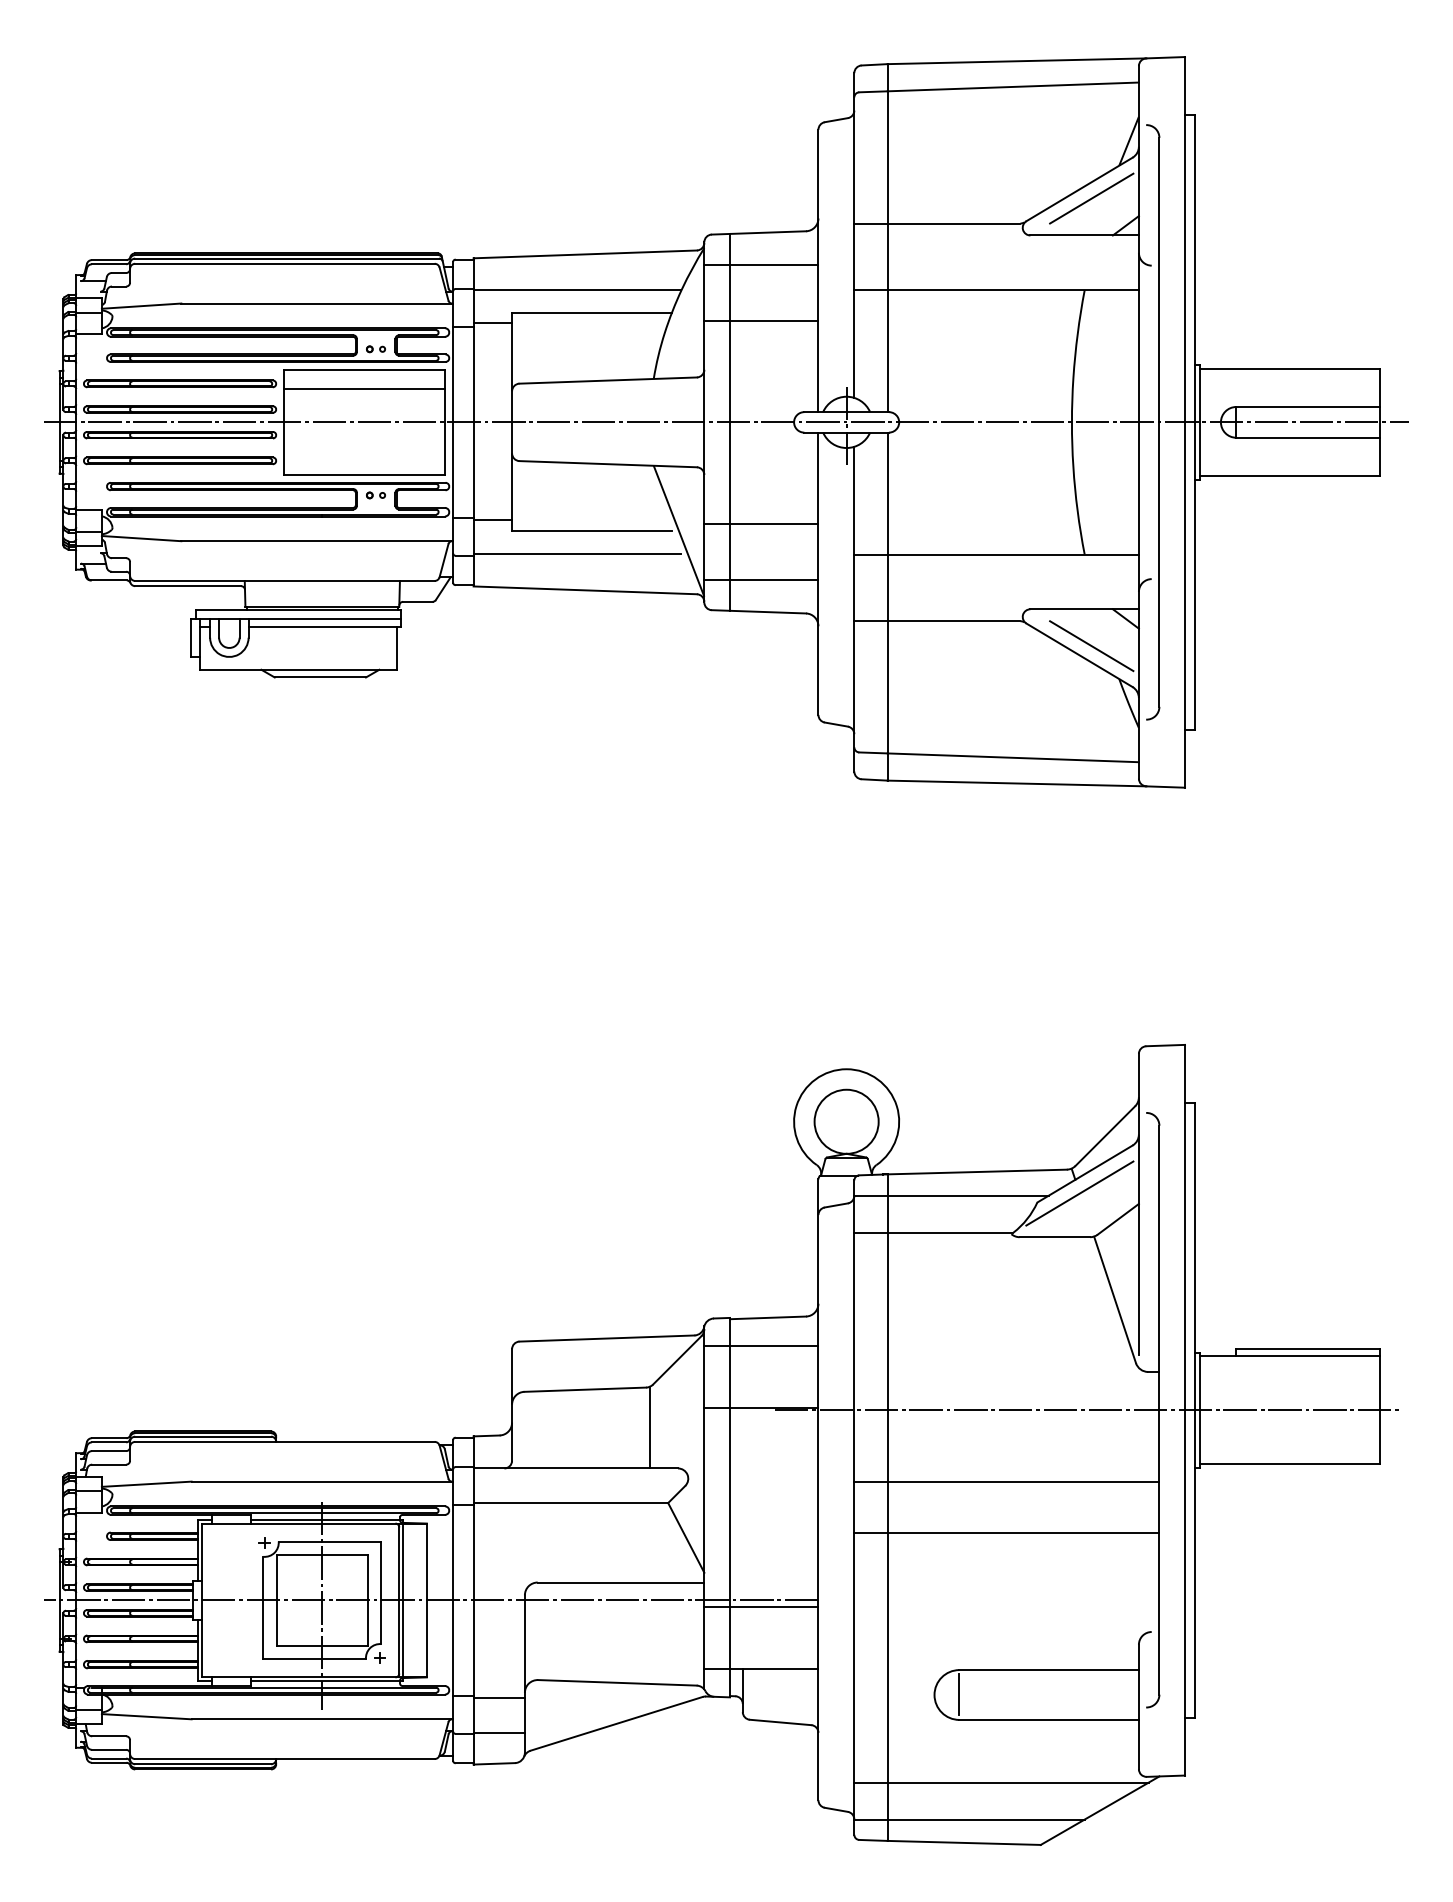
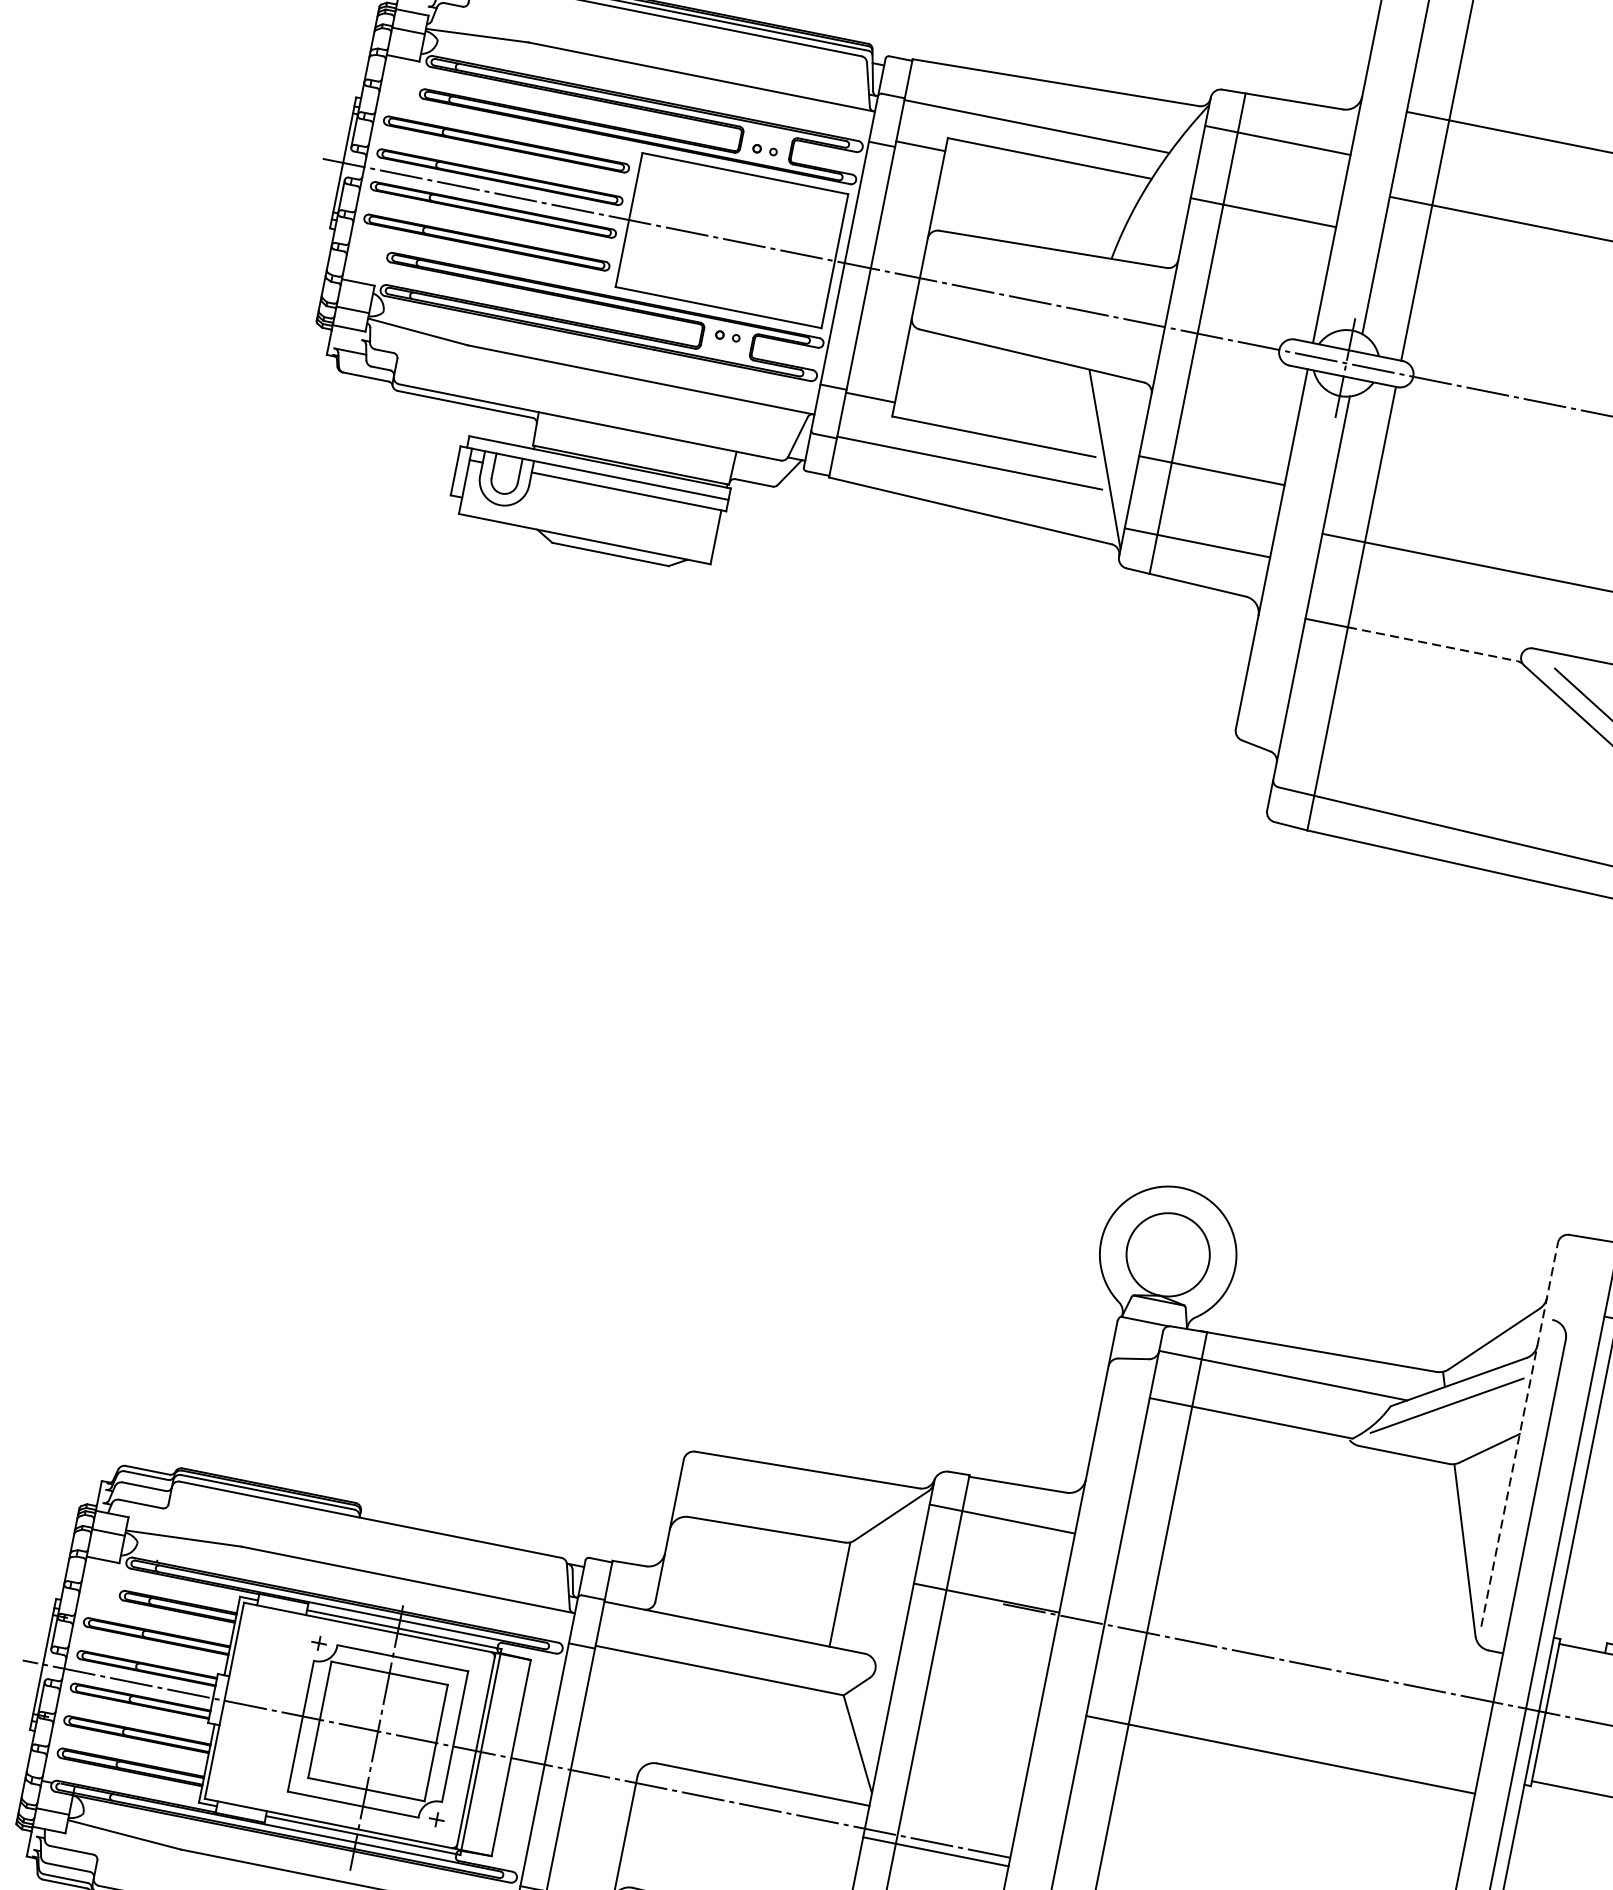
line: (364, 389) -> (740, 198), removed
line: (954, 621) -> (1433, 644), solid -> dashed
line: (1138, 1204) -> (1519, 1434), solid -> dashed
line: (1006, 1533) -> (1267, 1820), removed

